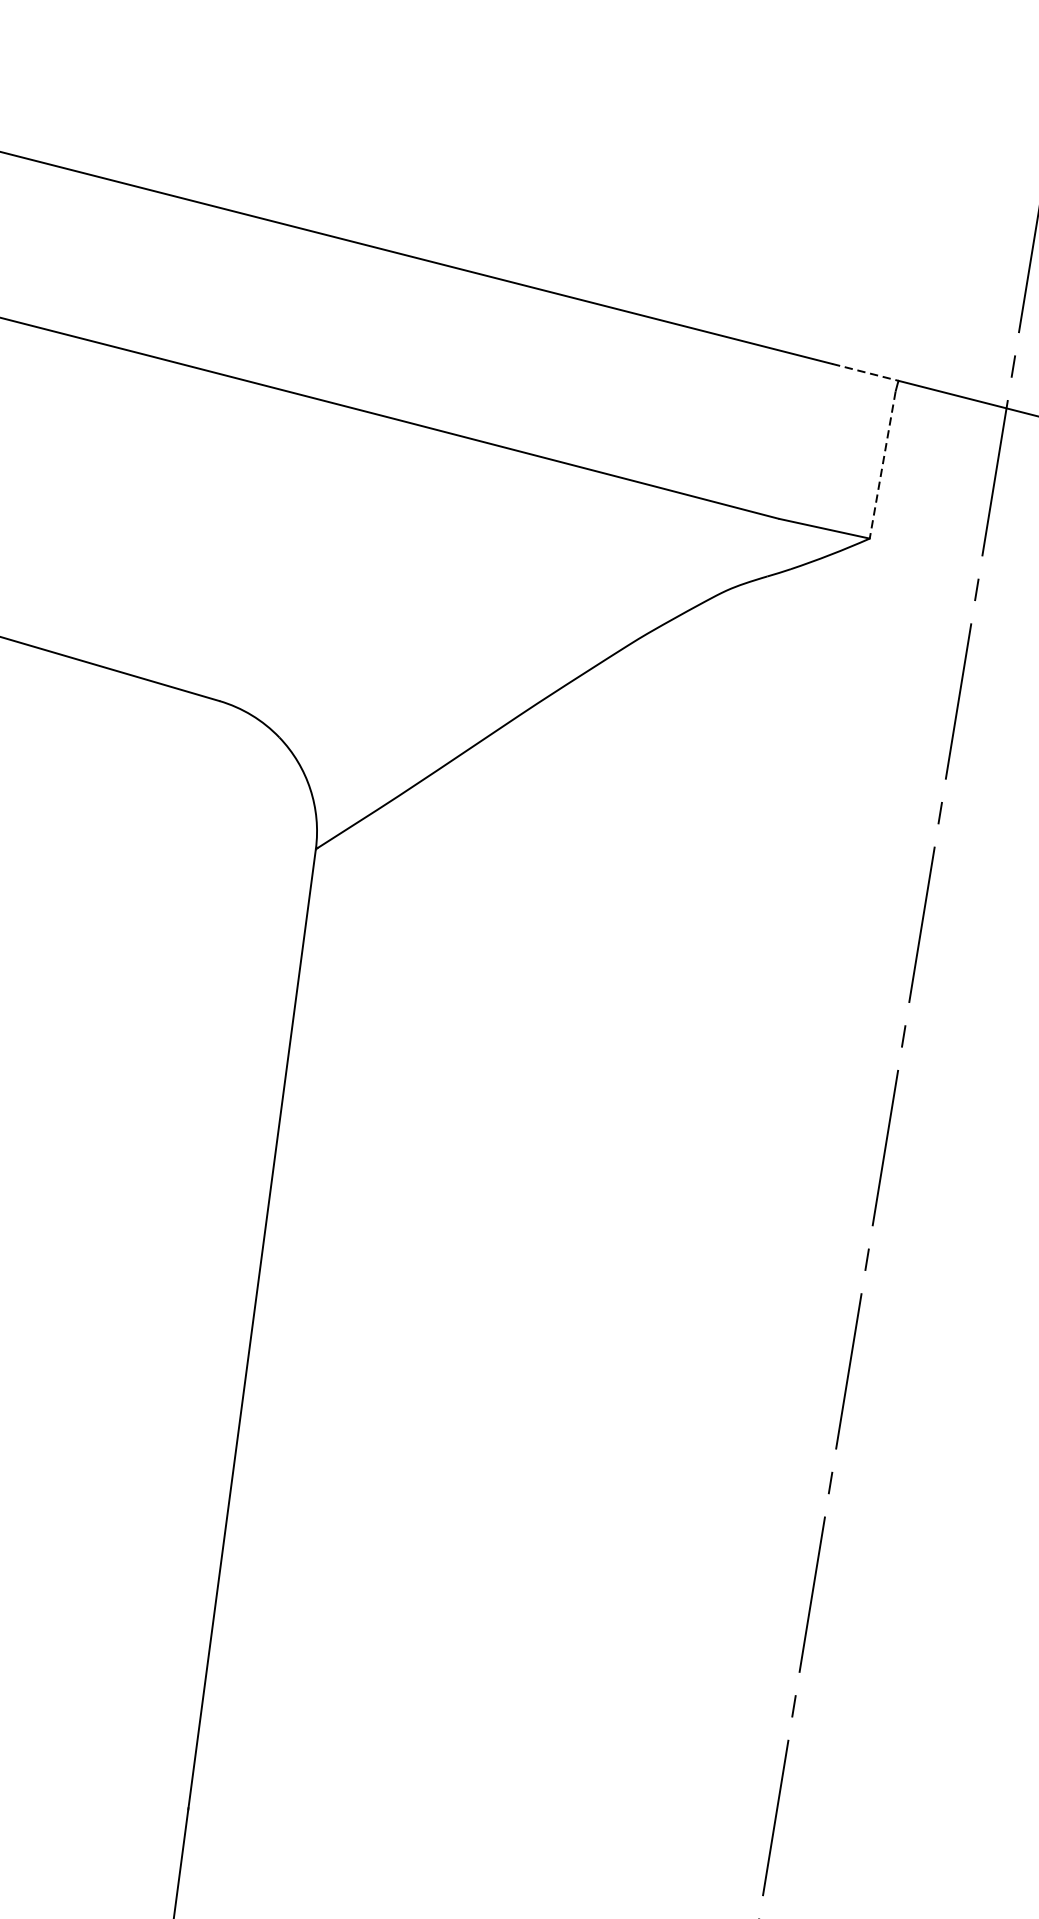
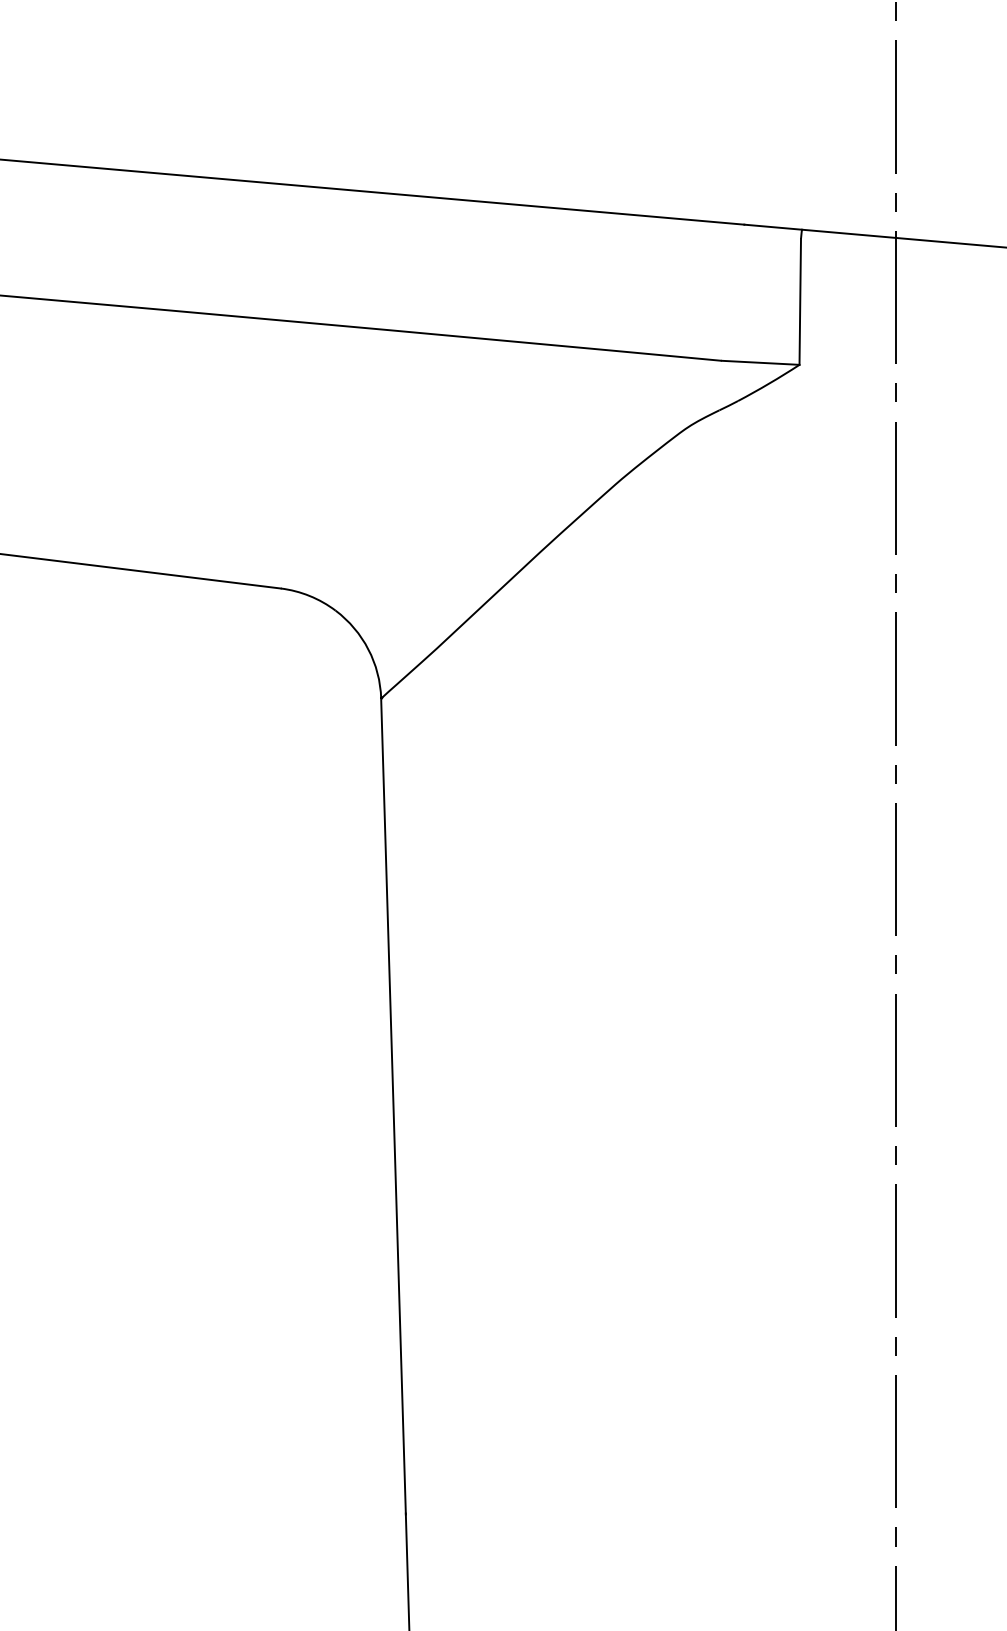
line: (865, 372) -> (773, 227), dashed -> solid
line: (883, 464) -> (800, 301), dashed -> solid

